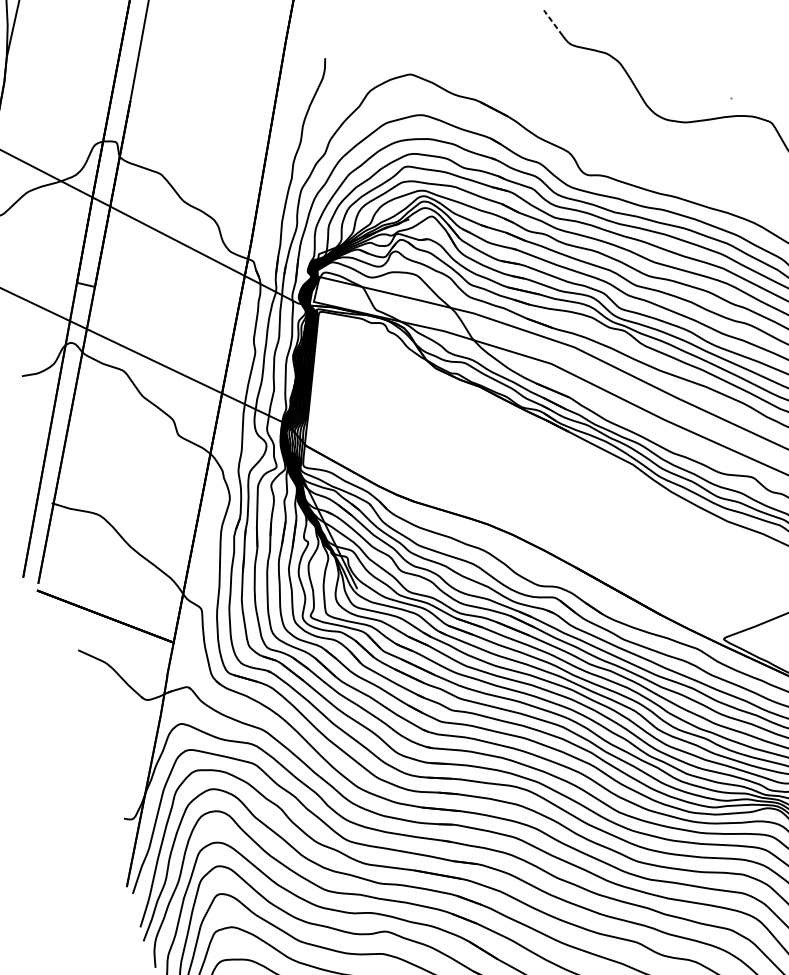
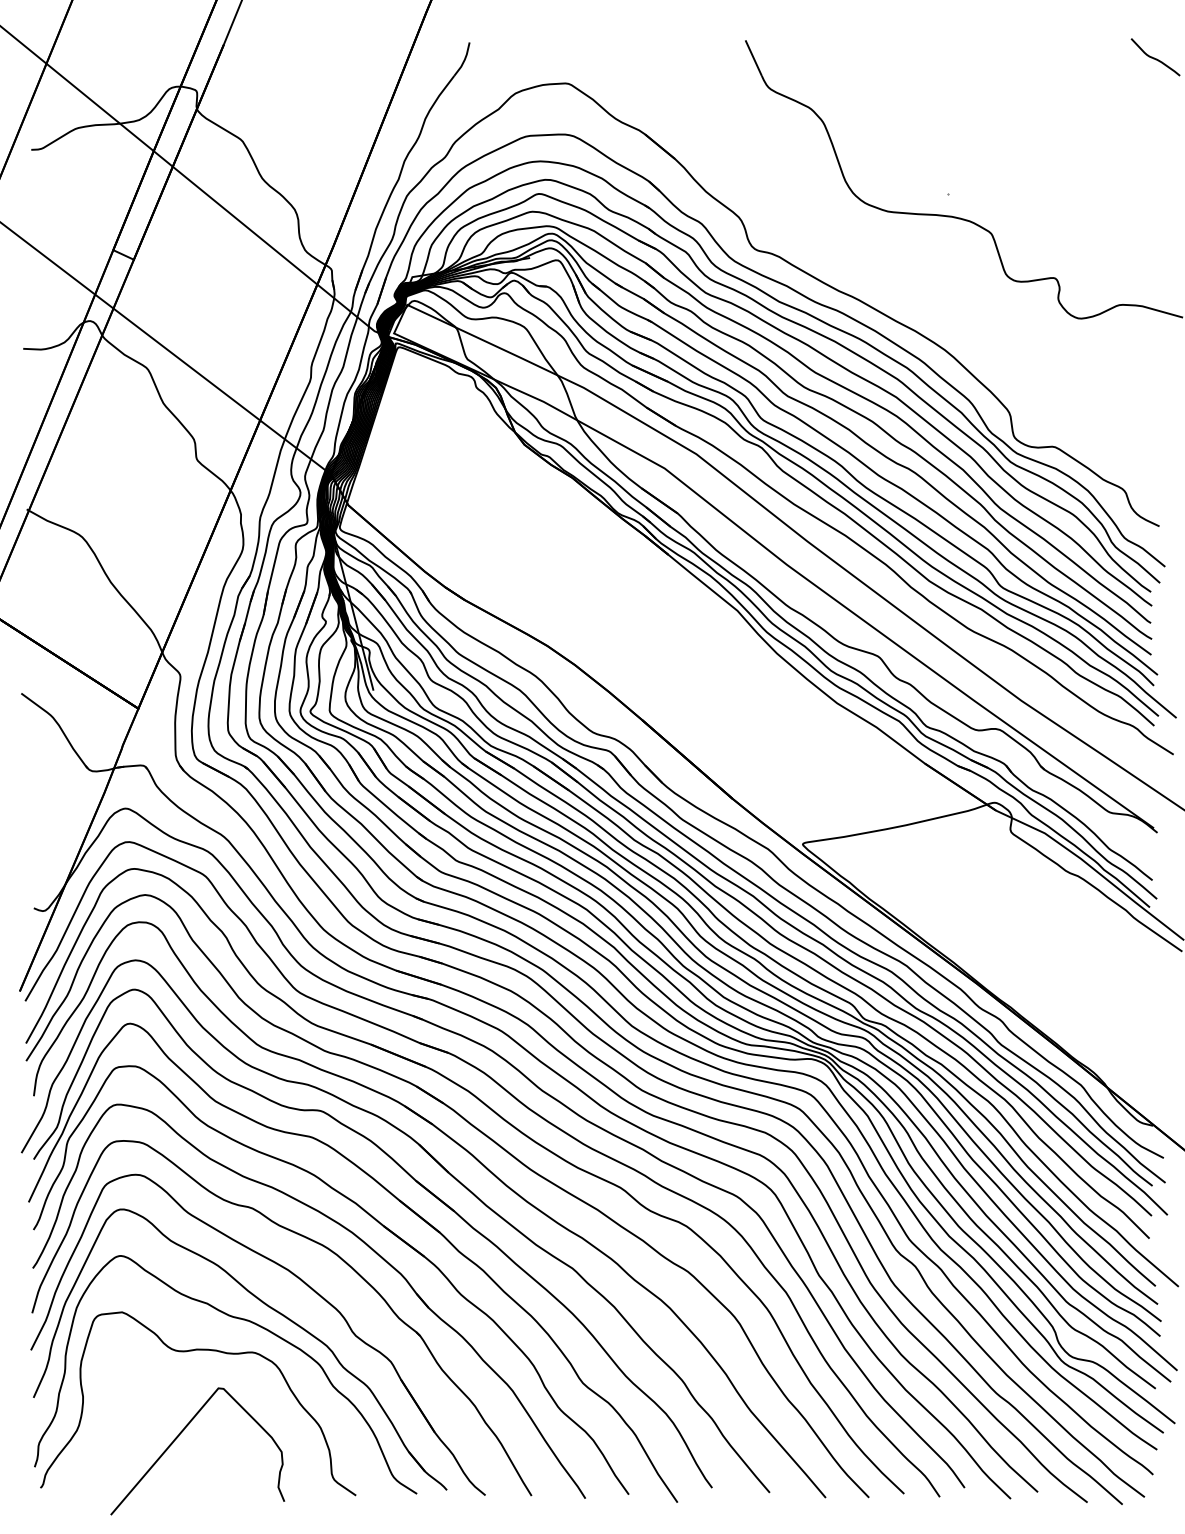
line: (553, 23) -> (753, 58), dashed -> solid

